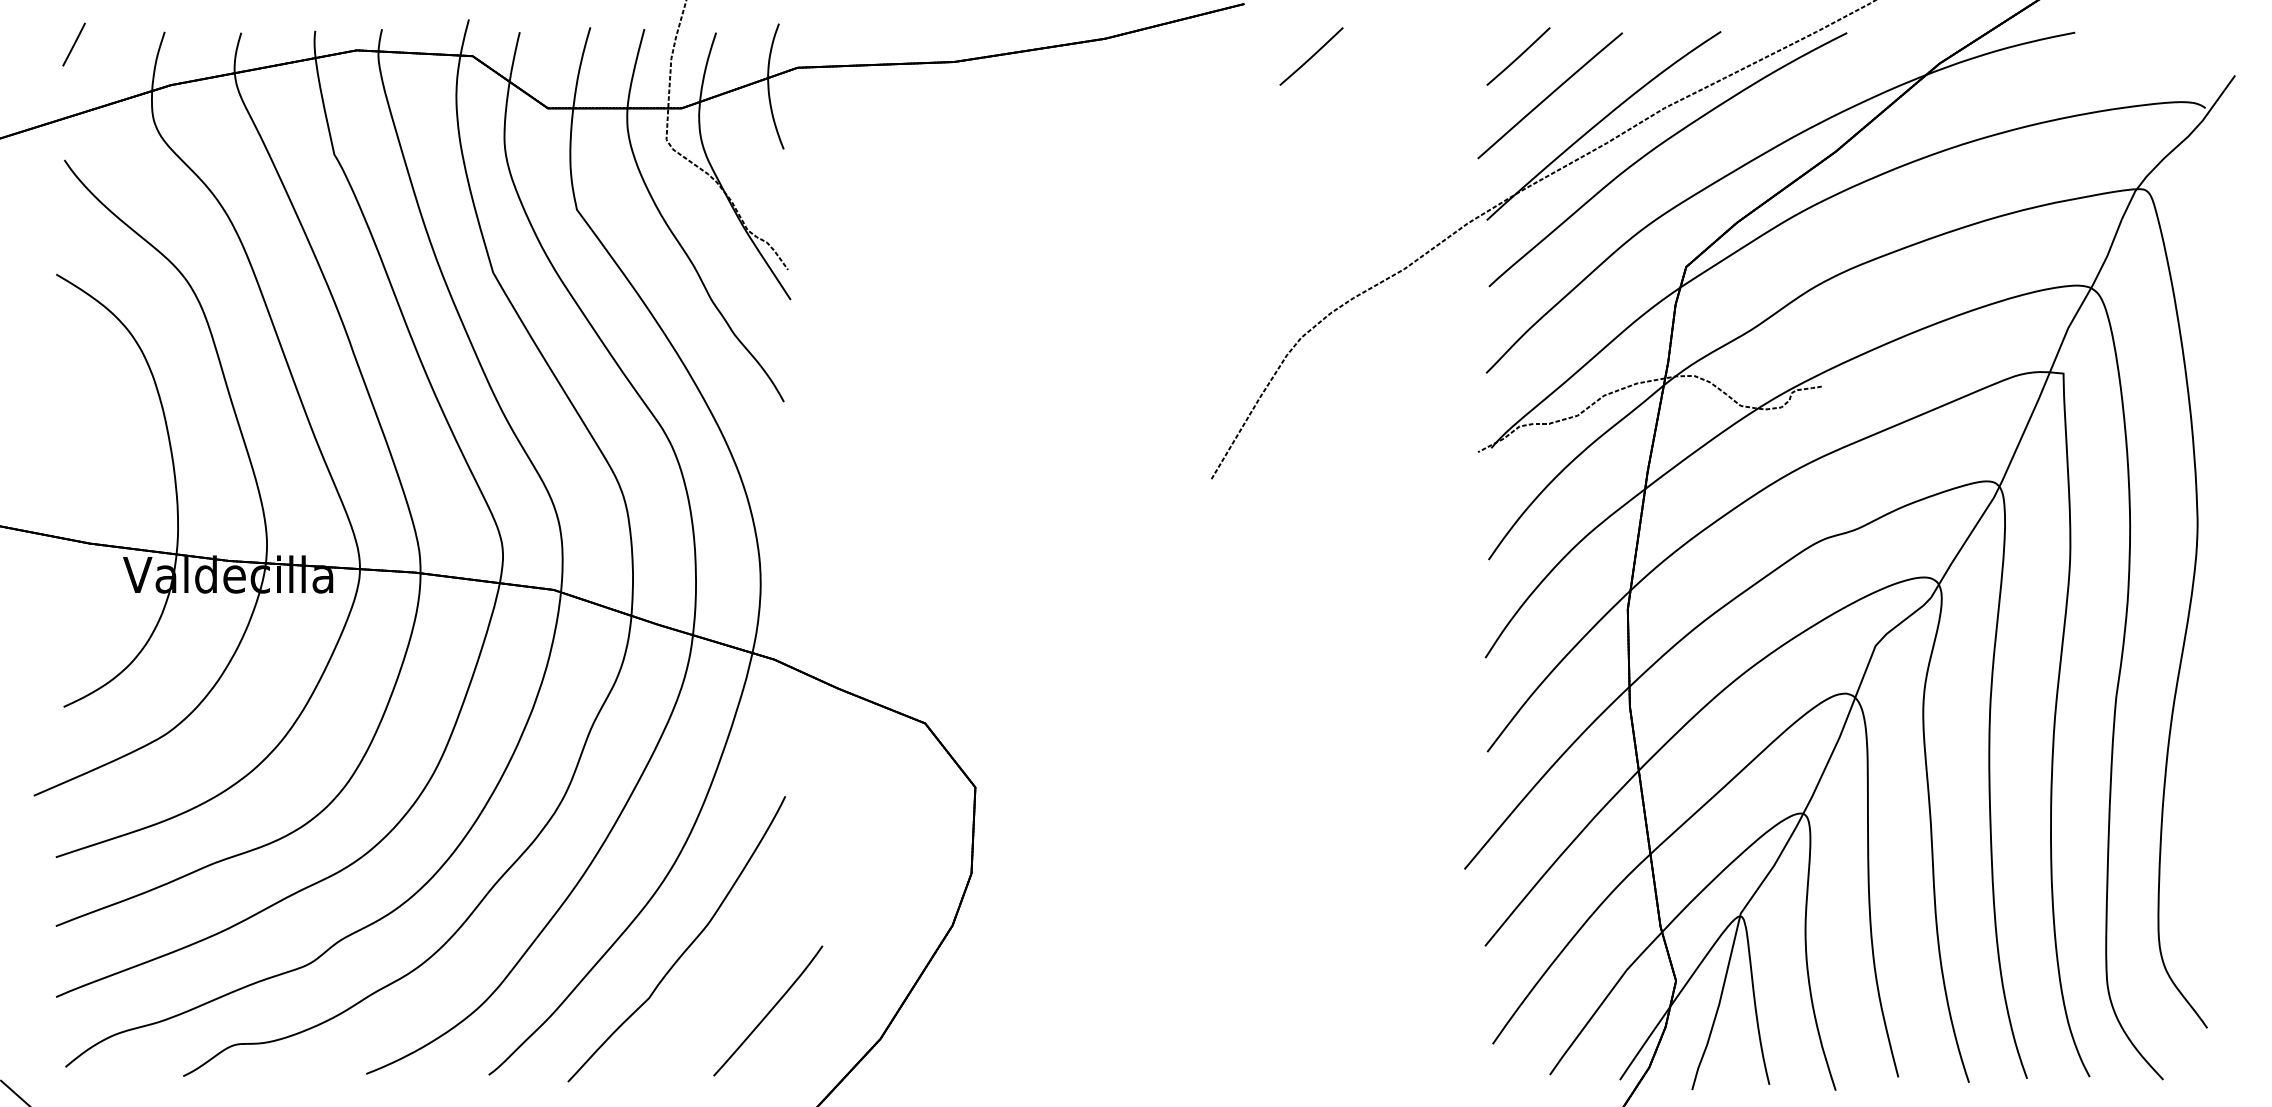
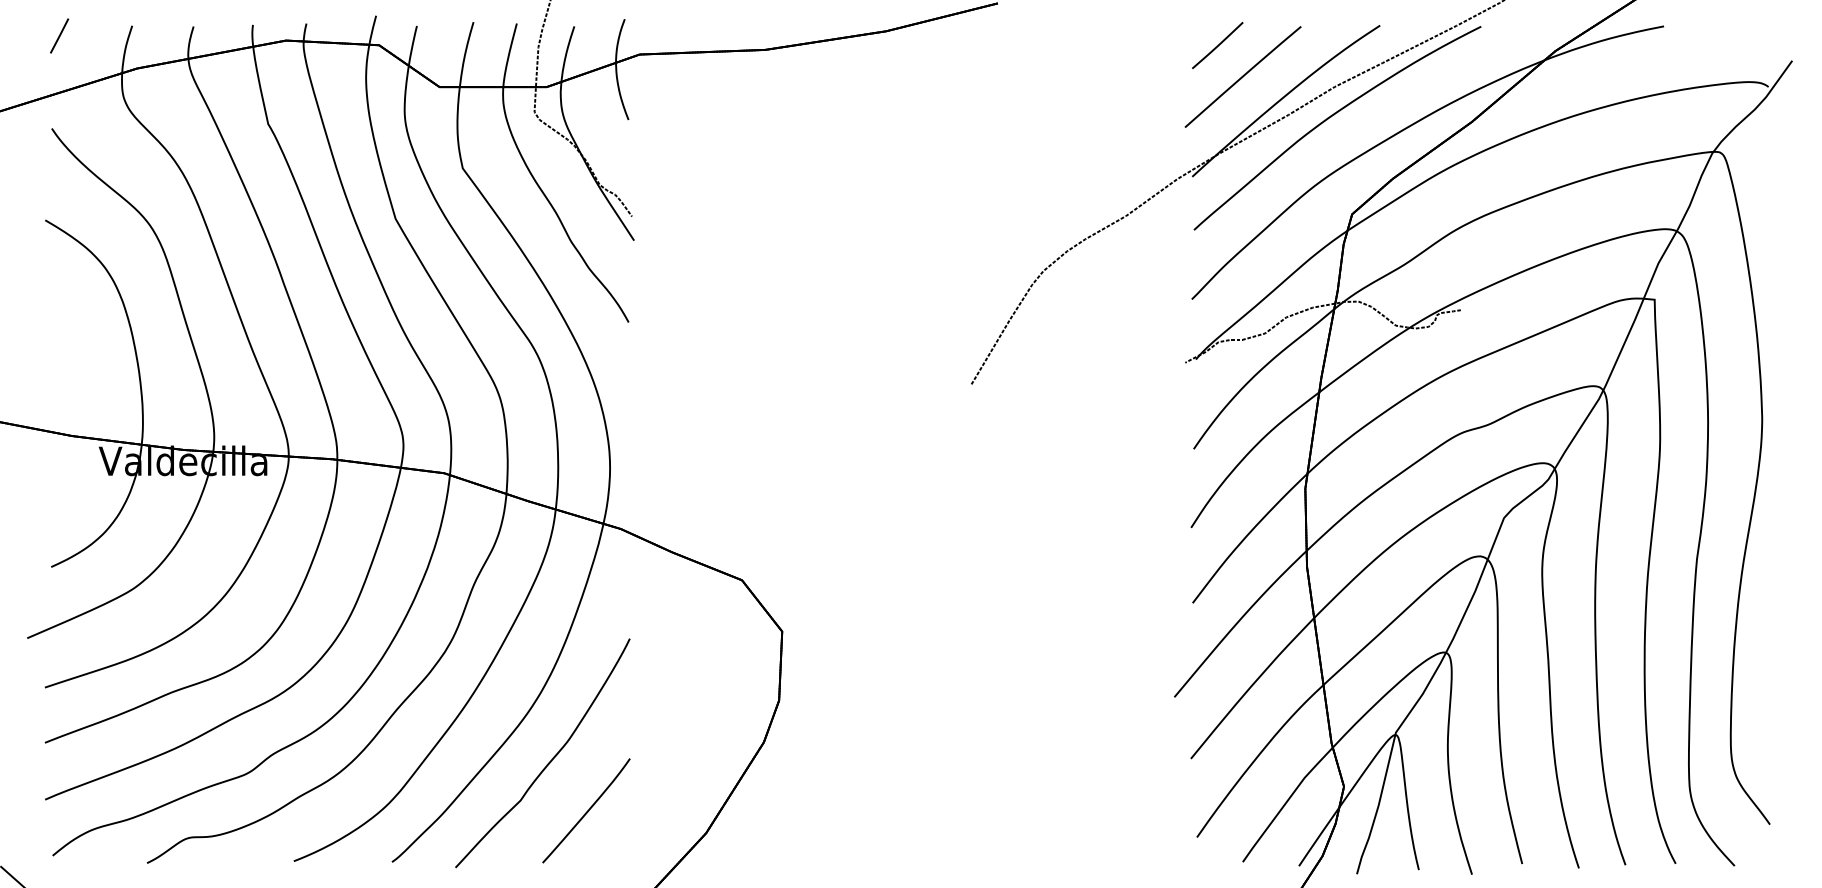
line: (1311, 56) -> (1051, 45), removed
curve: (769, 1010) -> (587, 810), moved

